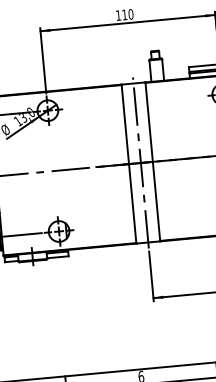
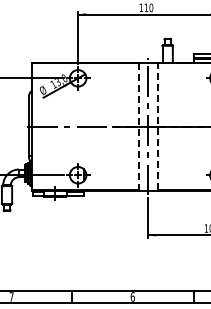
line: (152, 161) -> (157, 126), solid -> dashed
line: (128, 165) -> (138, 127), solid -> dashed

